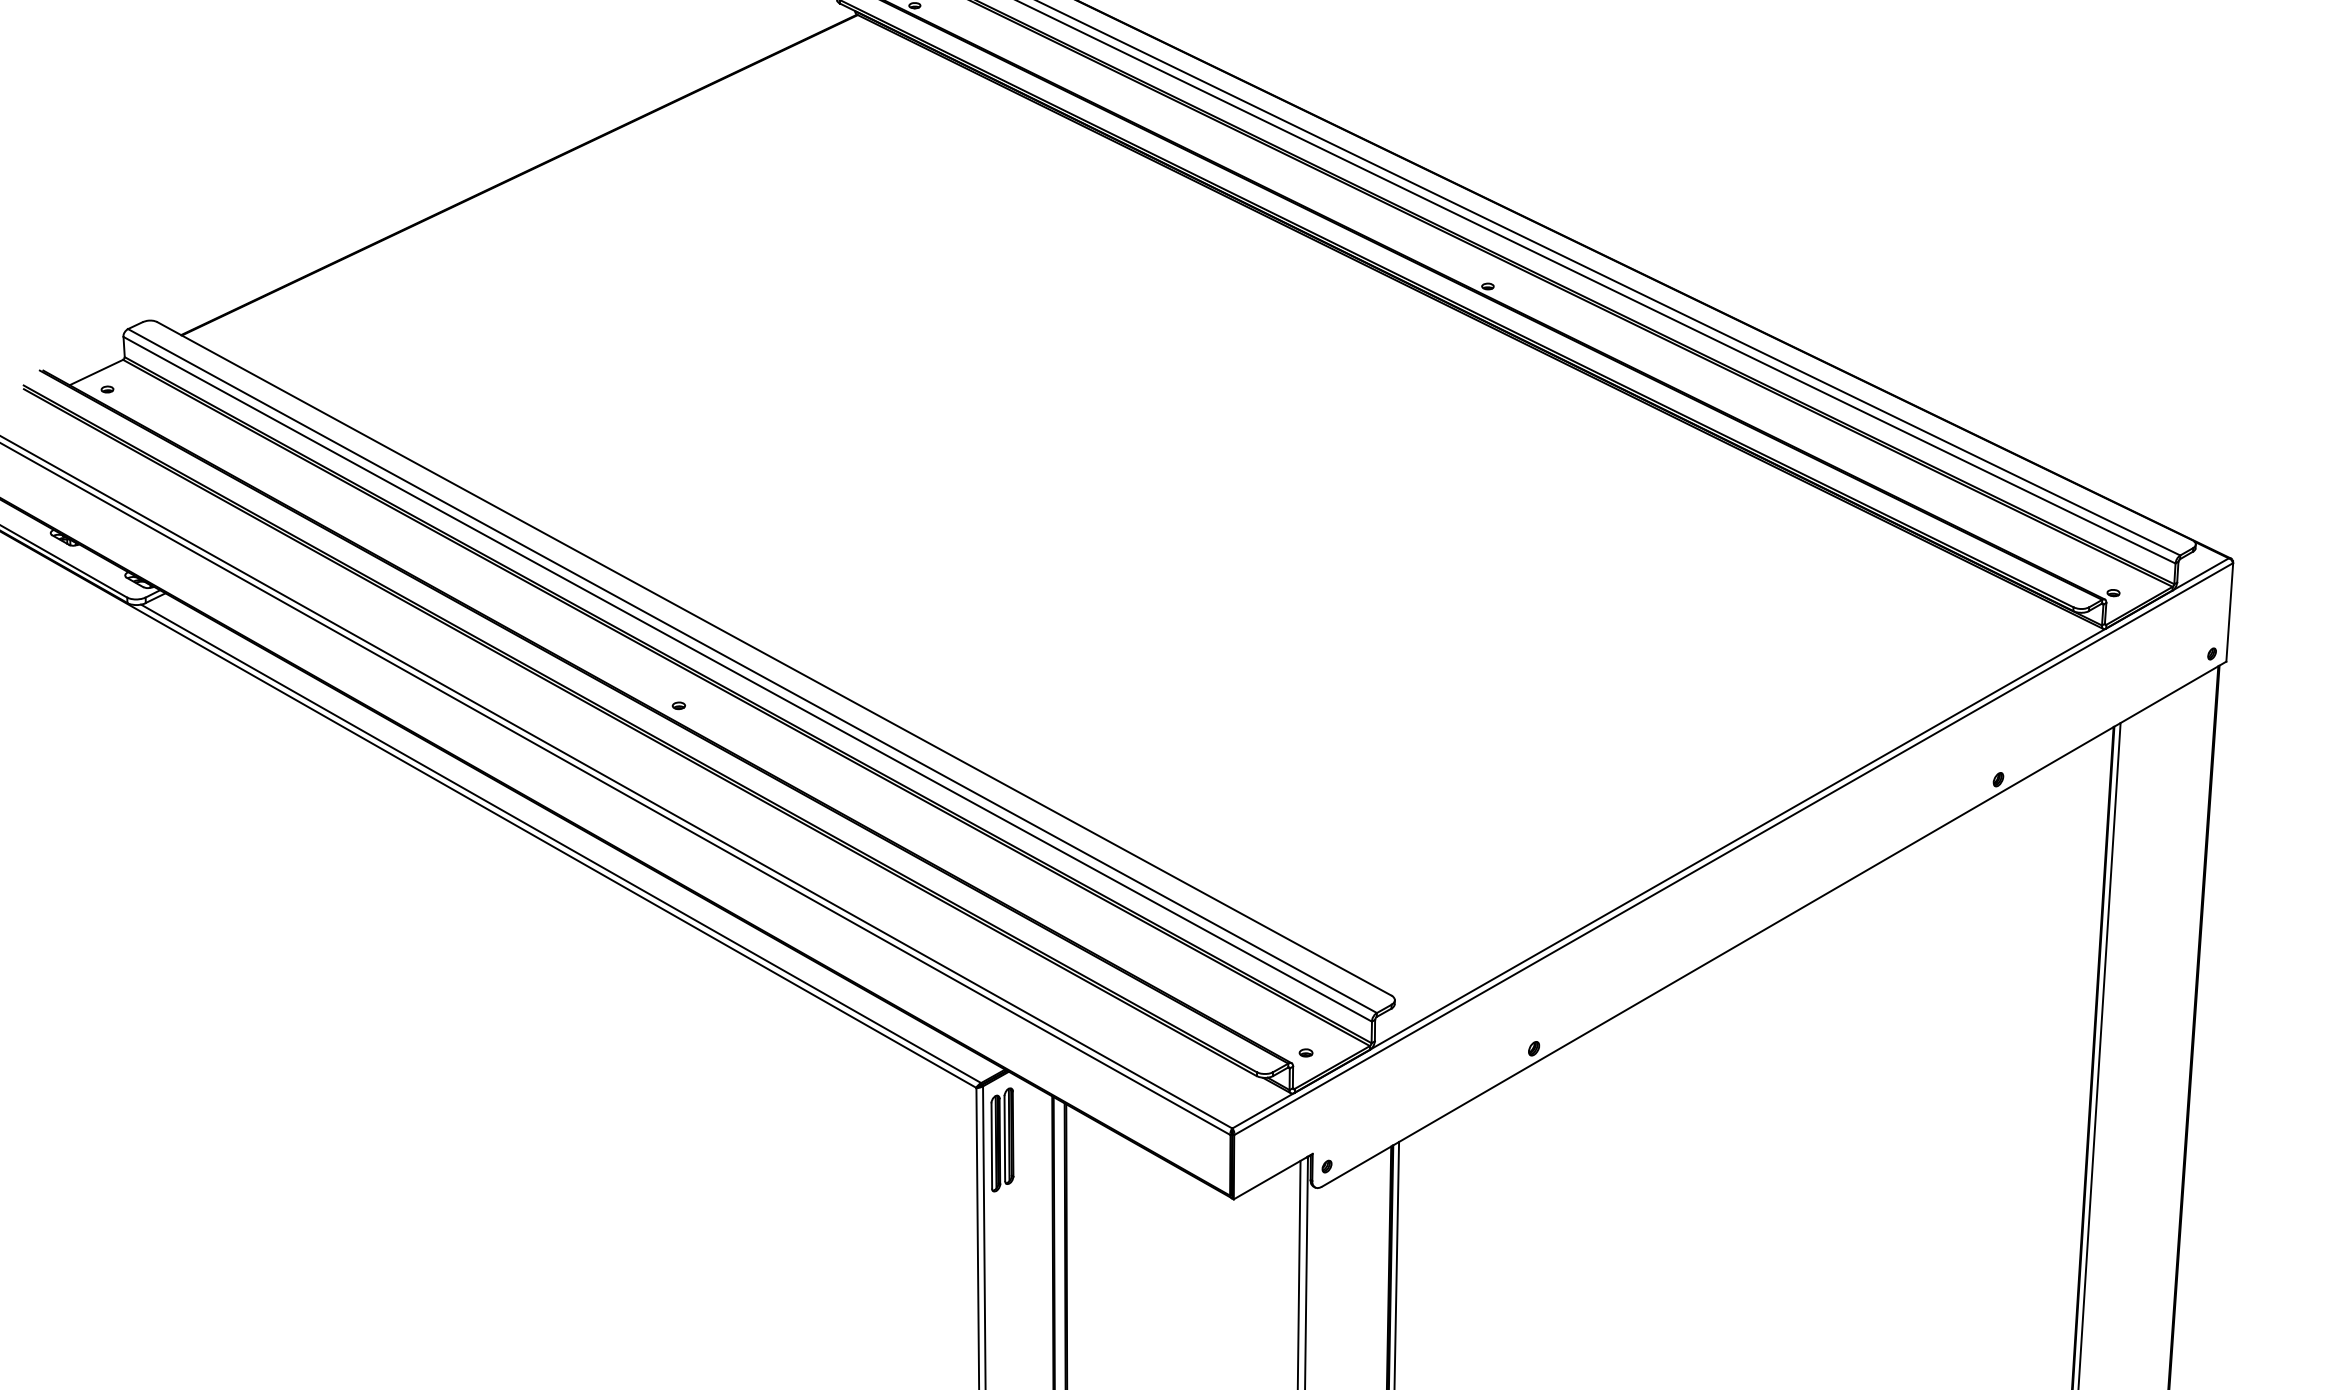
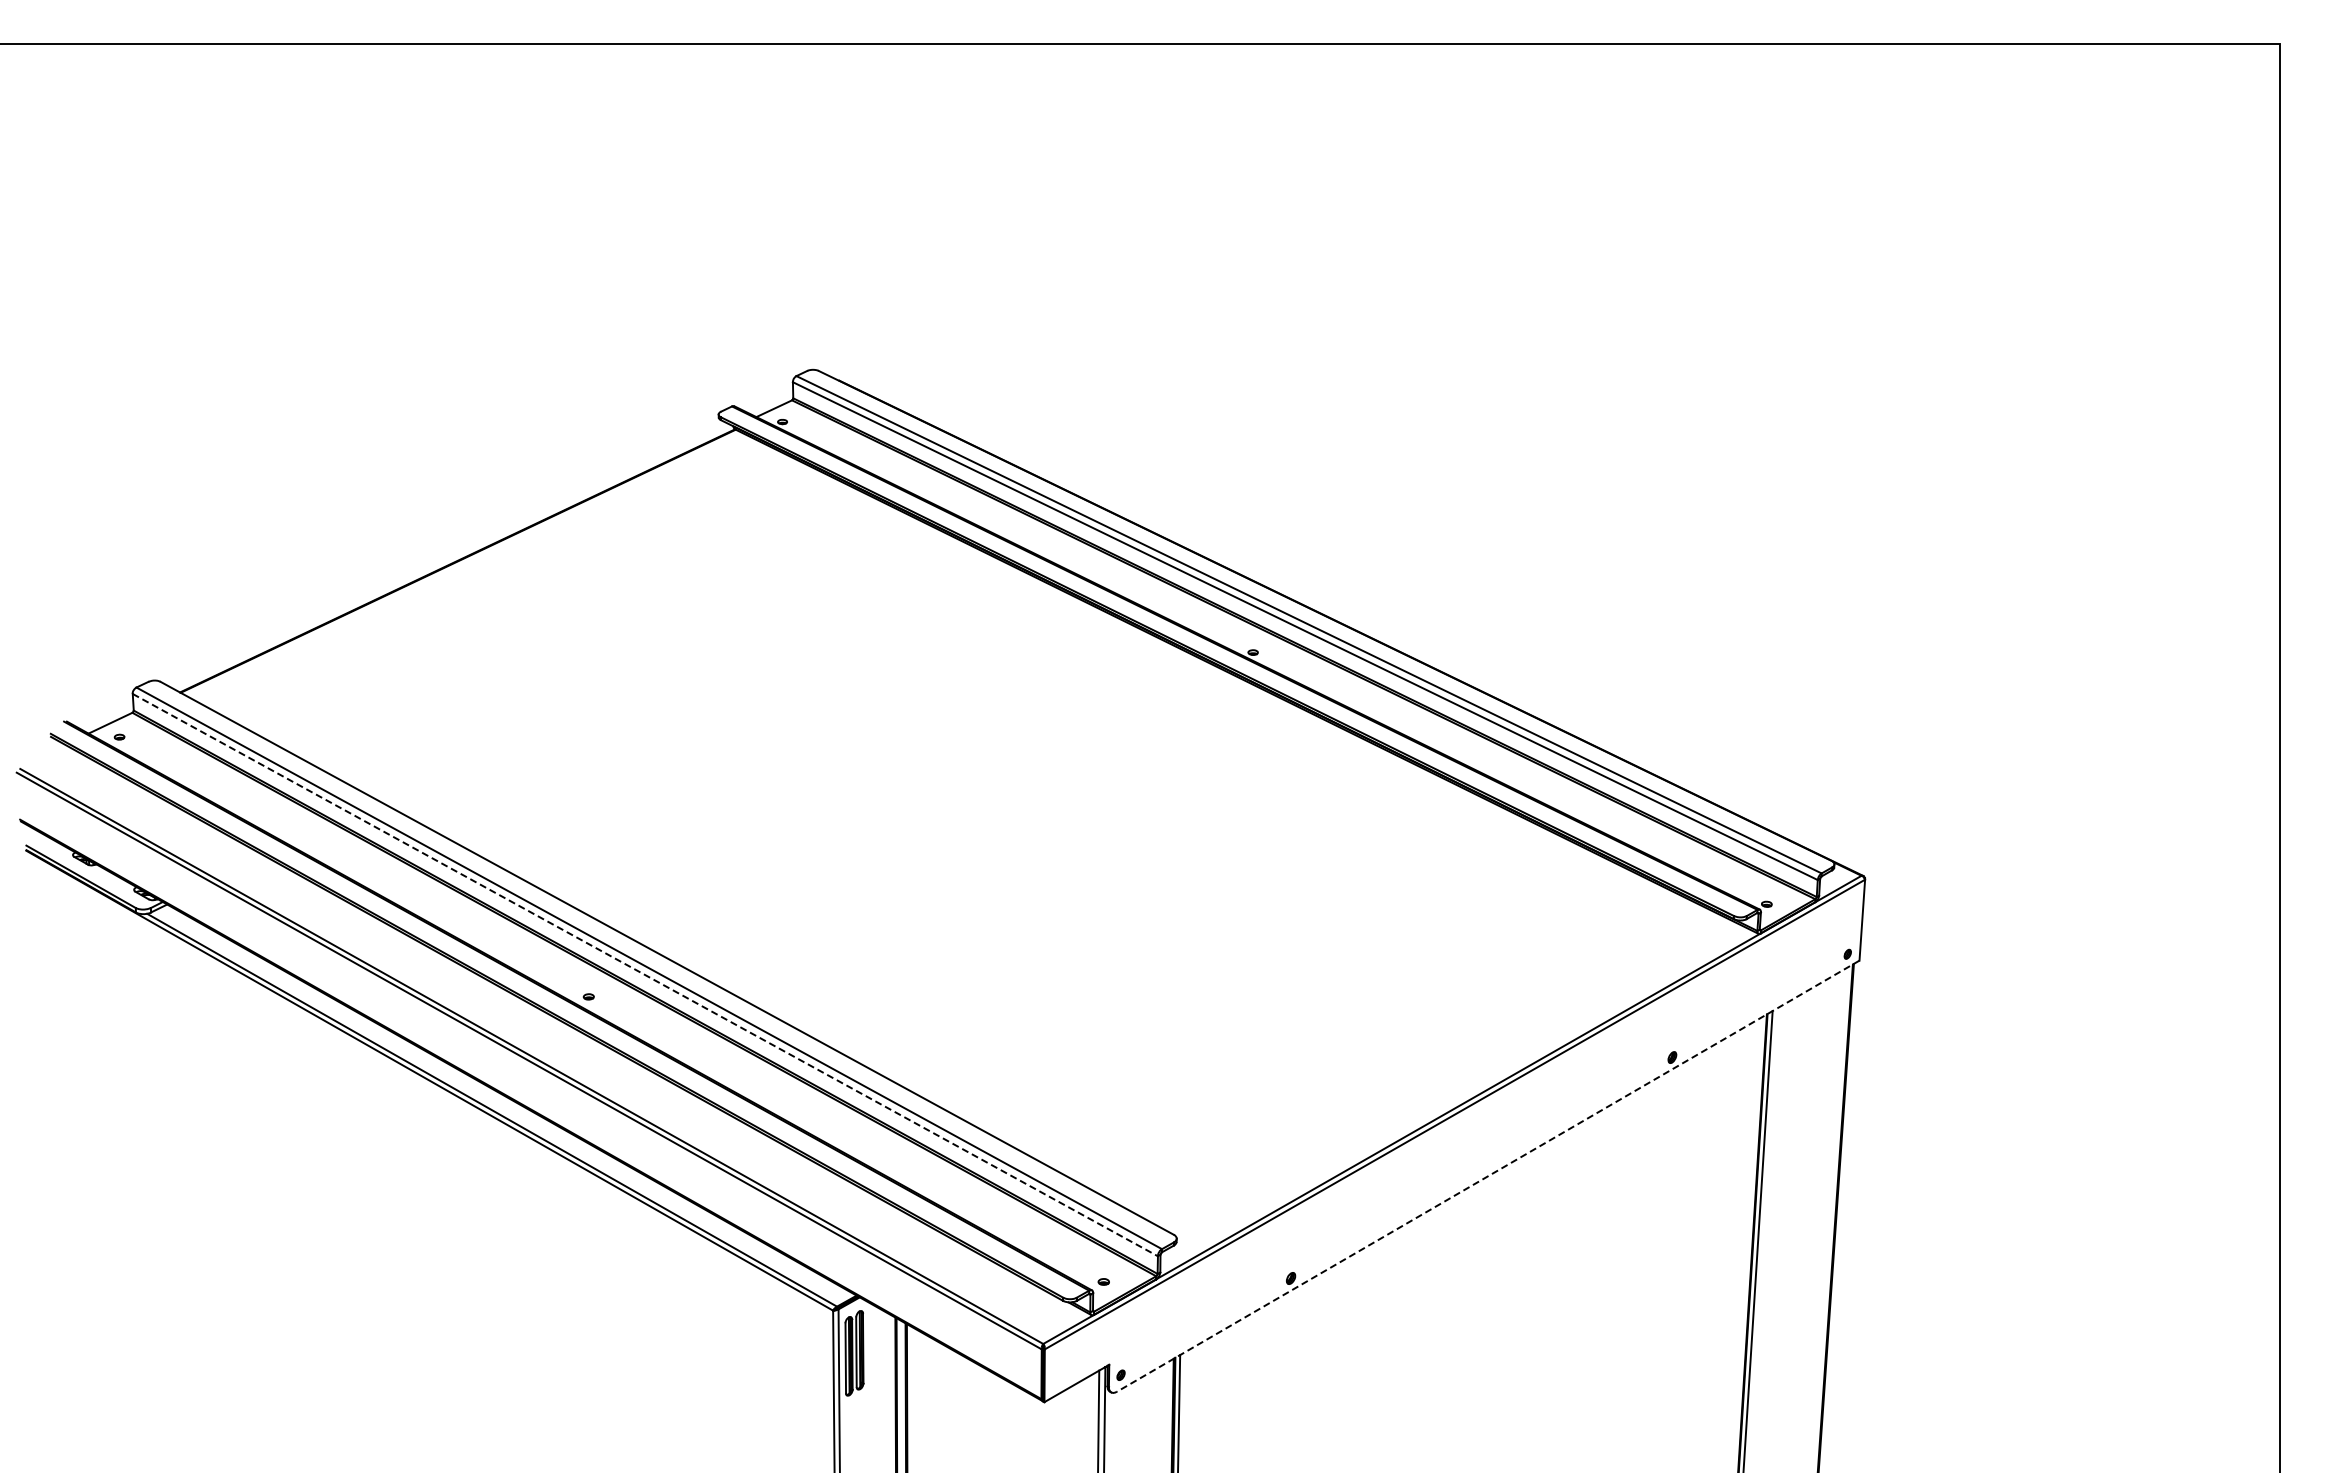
line: (747, 679) -> (645, 975), solid -> dashed
line: (1773, 924) -> (1487, 1176), solid -> dashed

